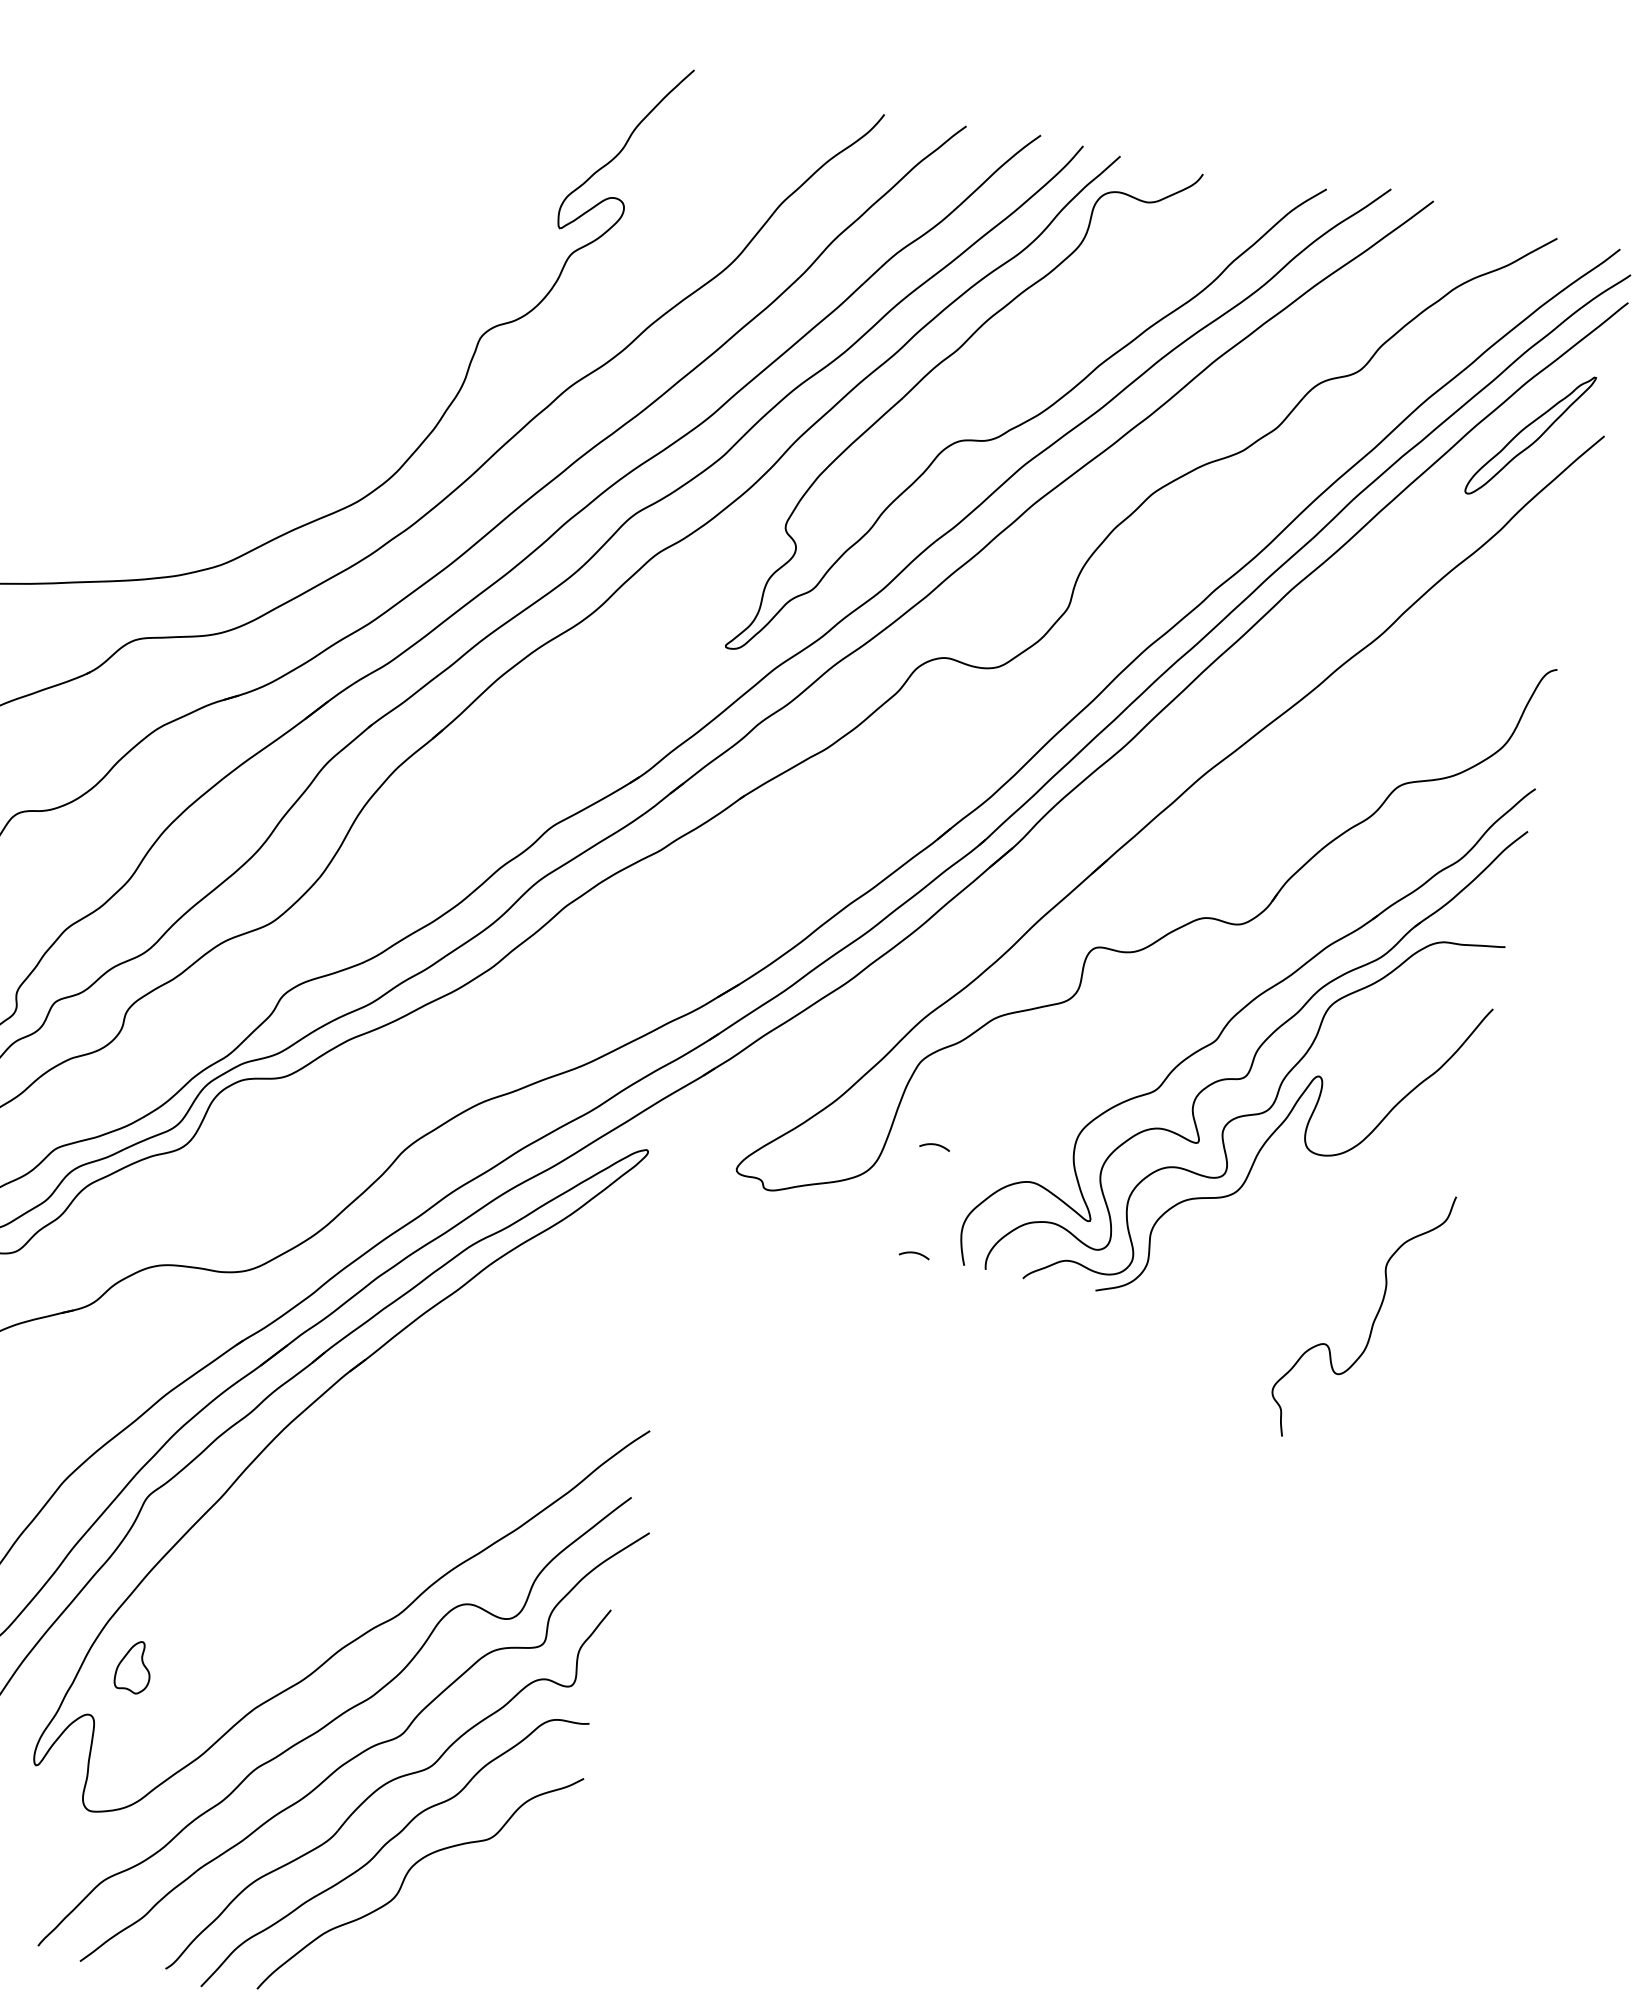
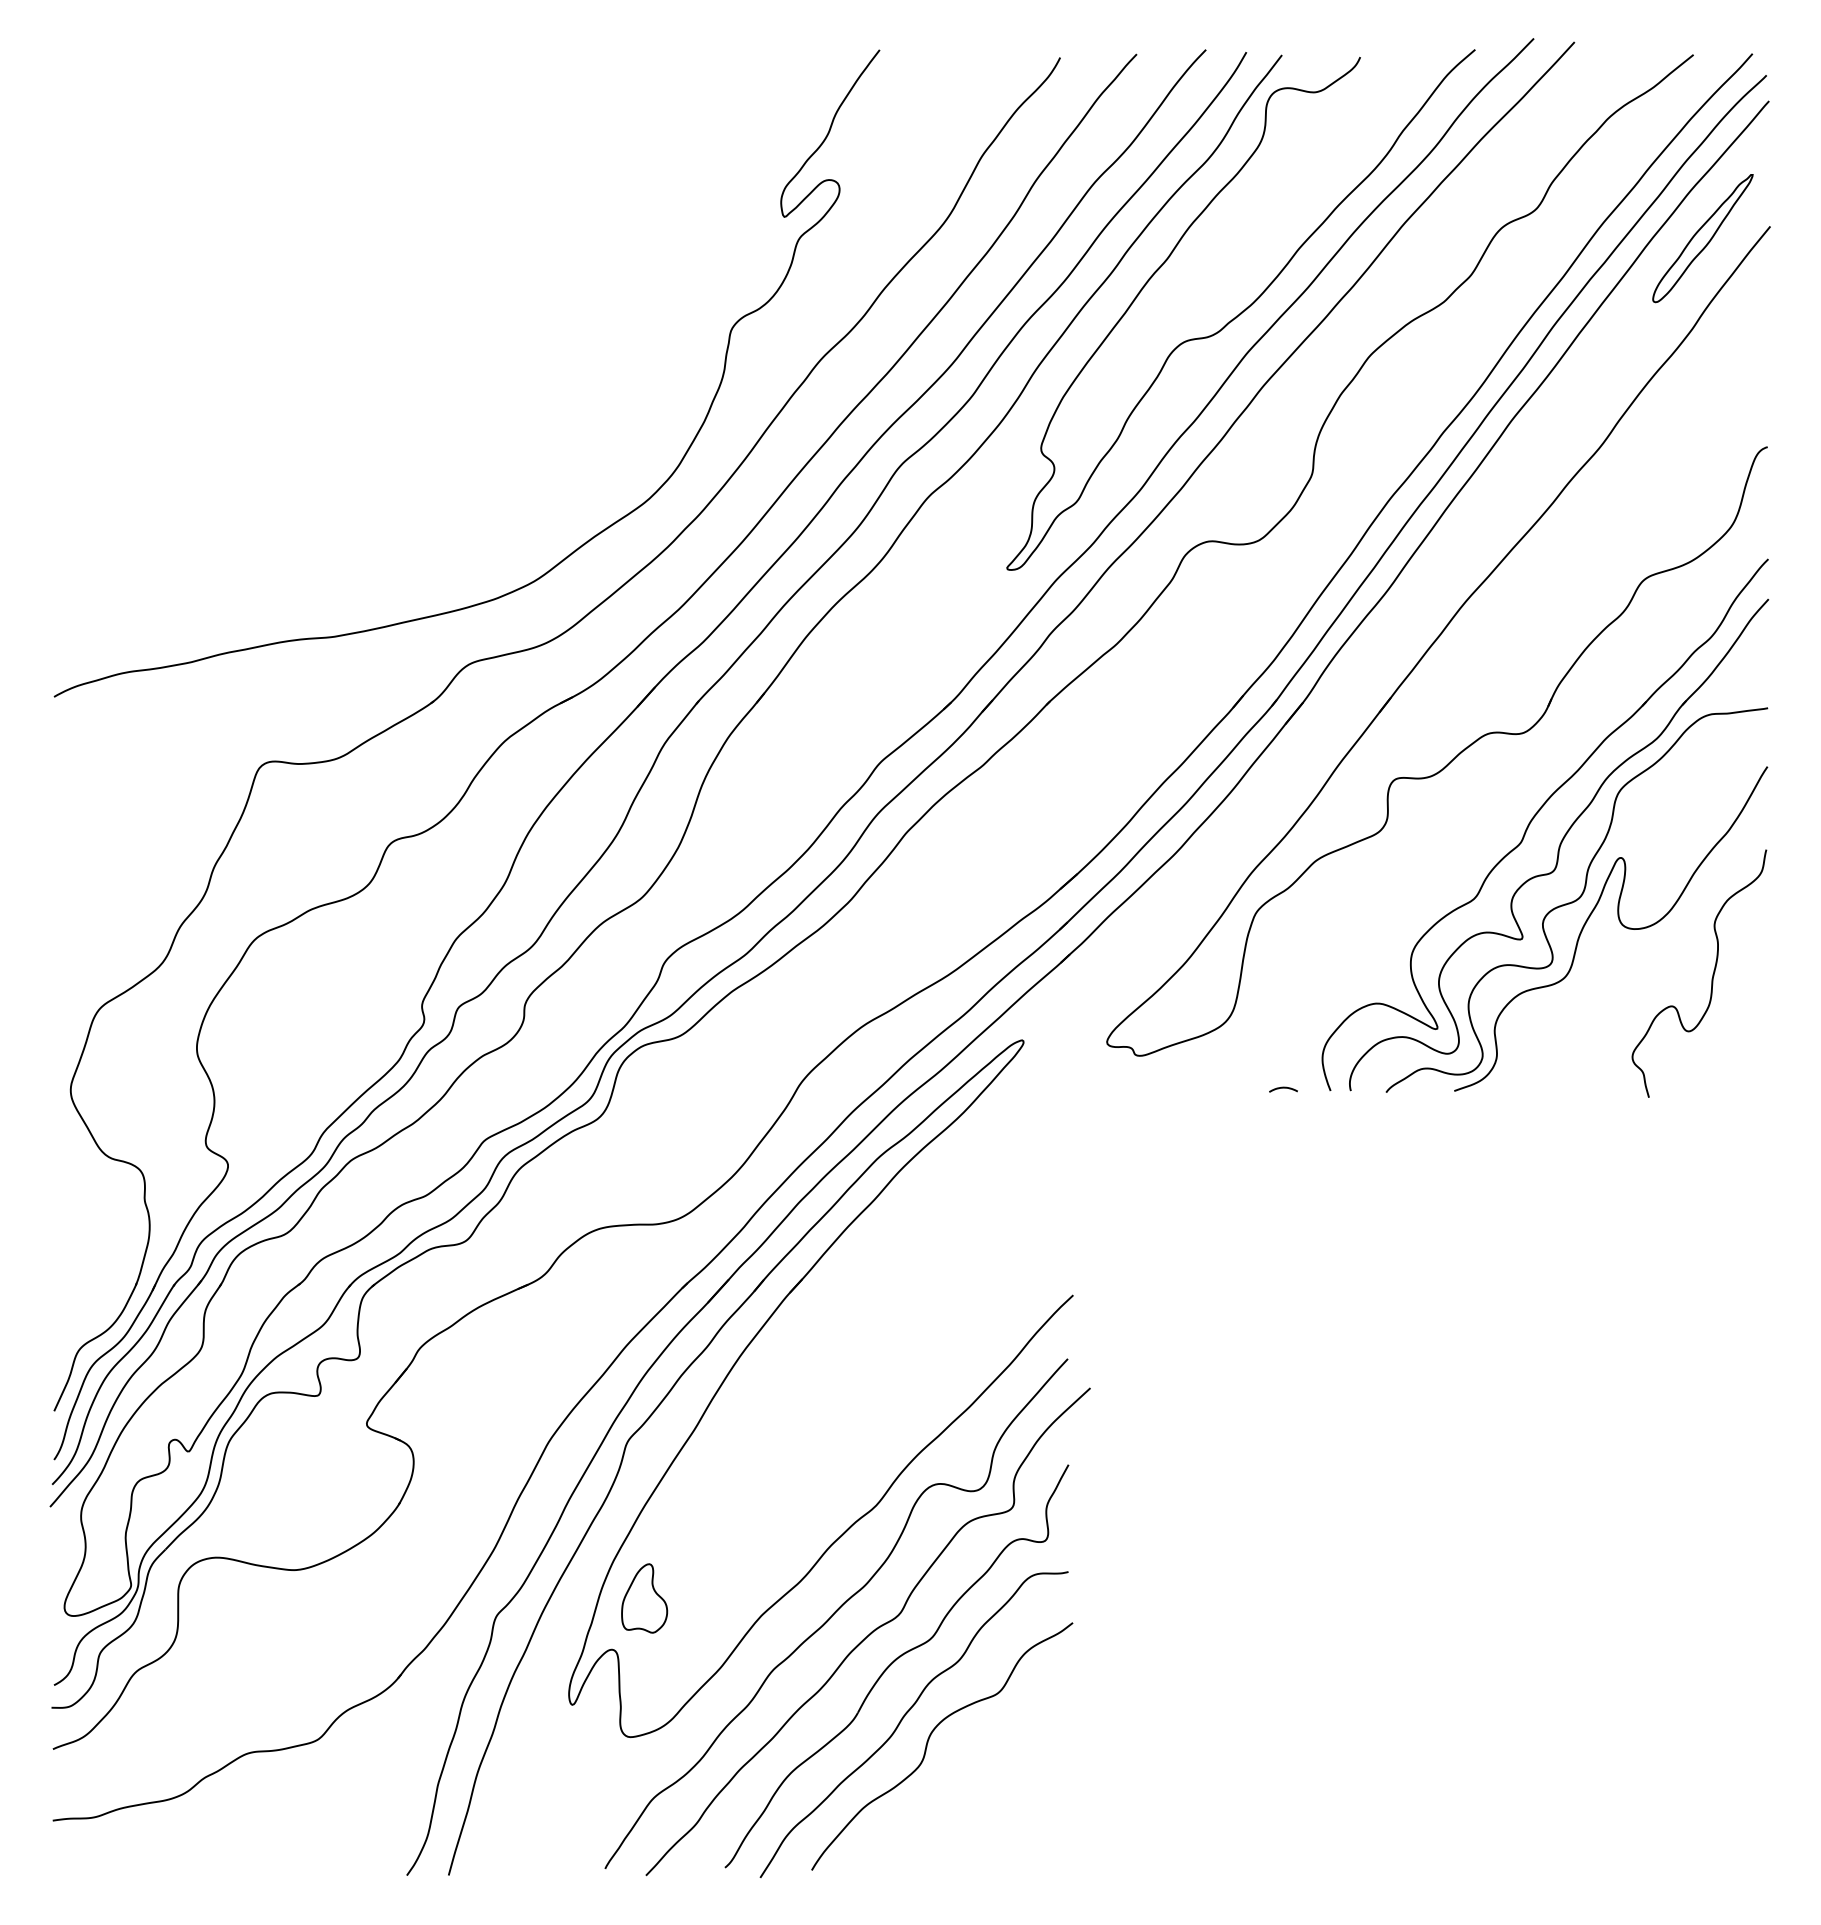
curve: (935, 1145) -> (1283, 986), removed
curve: (1372, 1322) -> (1711, 978), moved
part: (134, 1666) -> (644, 1598), size x1.43

